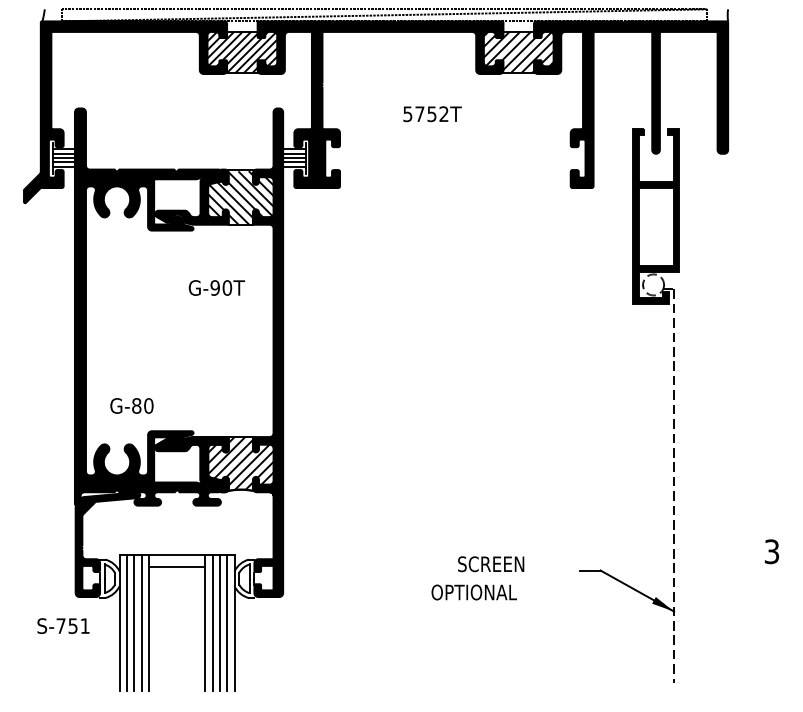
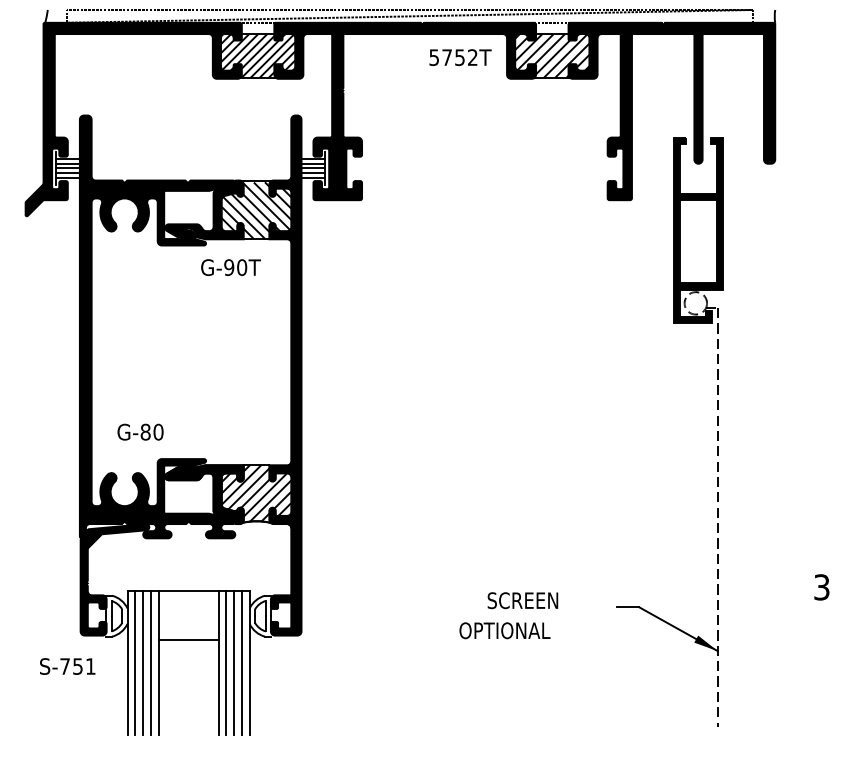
text: (432, 114) -> (460, 57), moved
text: (216, 287) -> (230, 267), moved
line: (176, 566) -> (188, 640), moved

